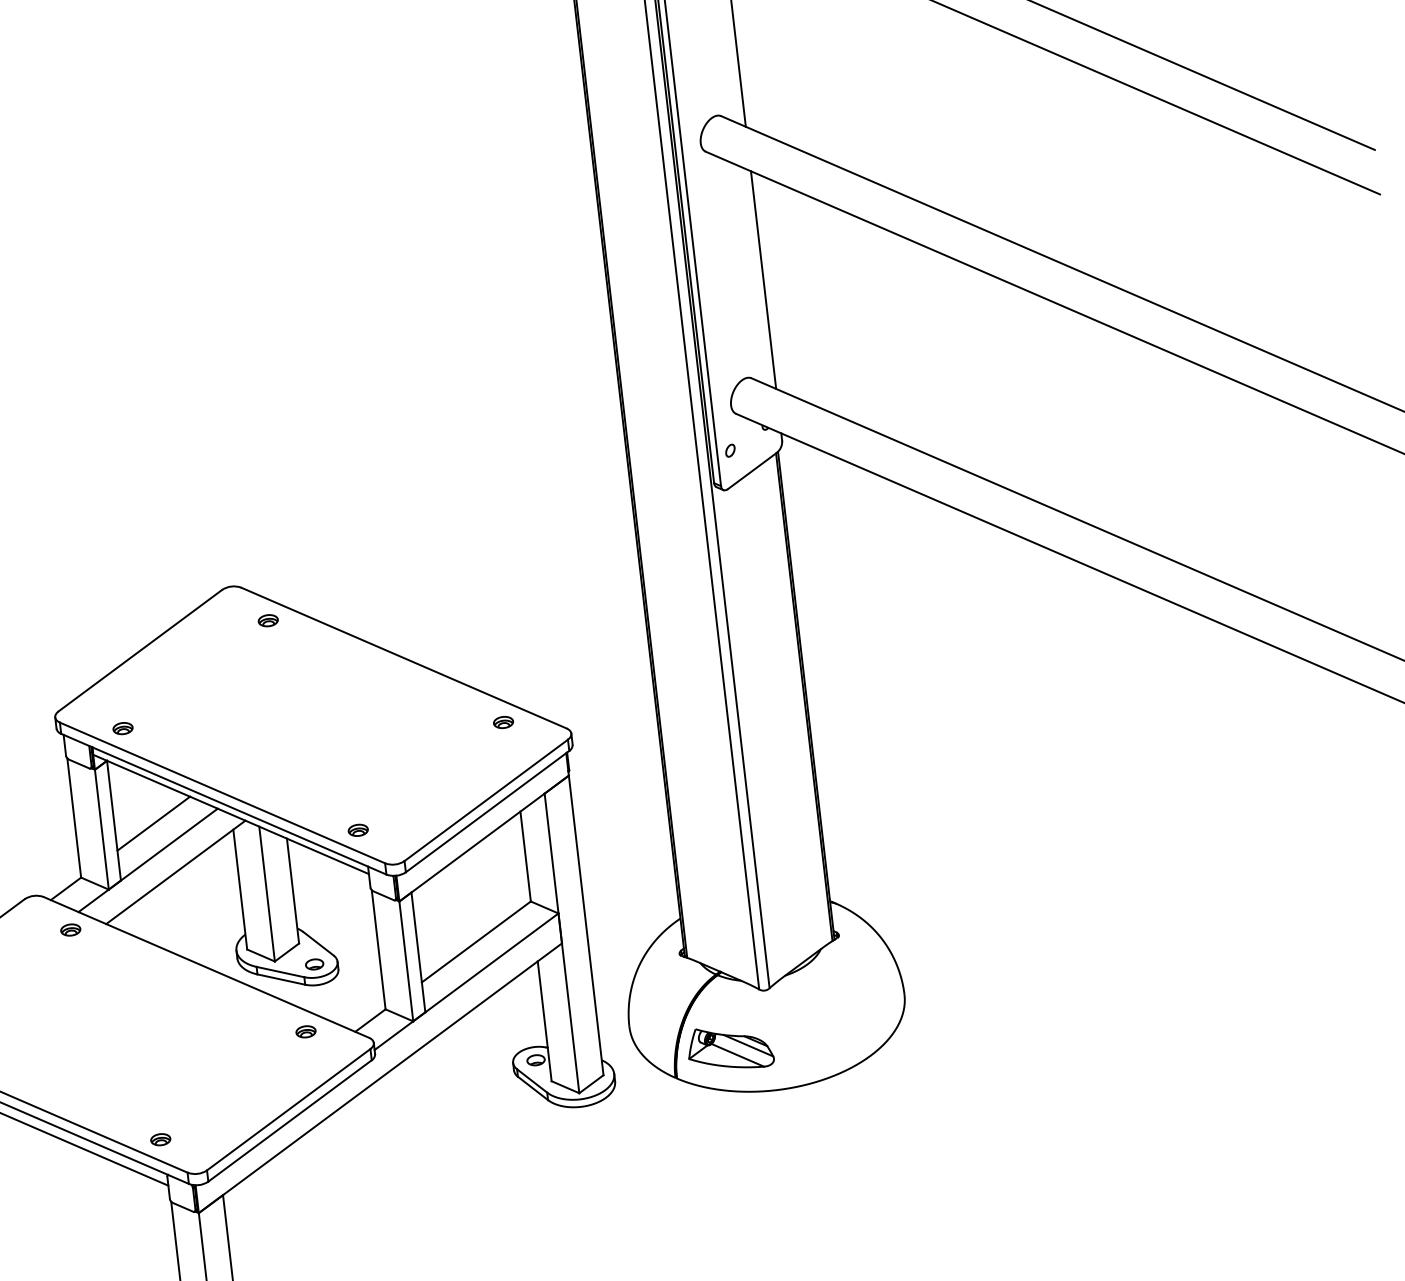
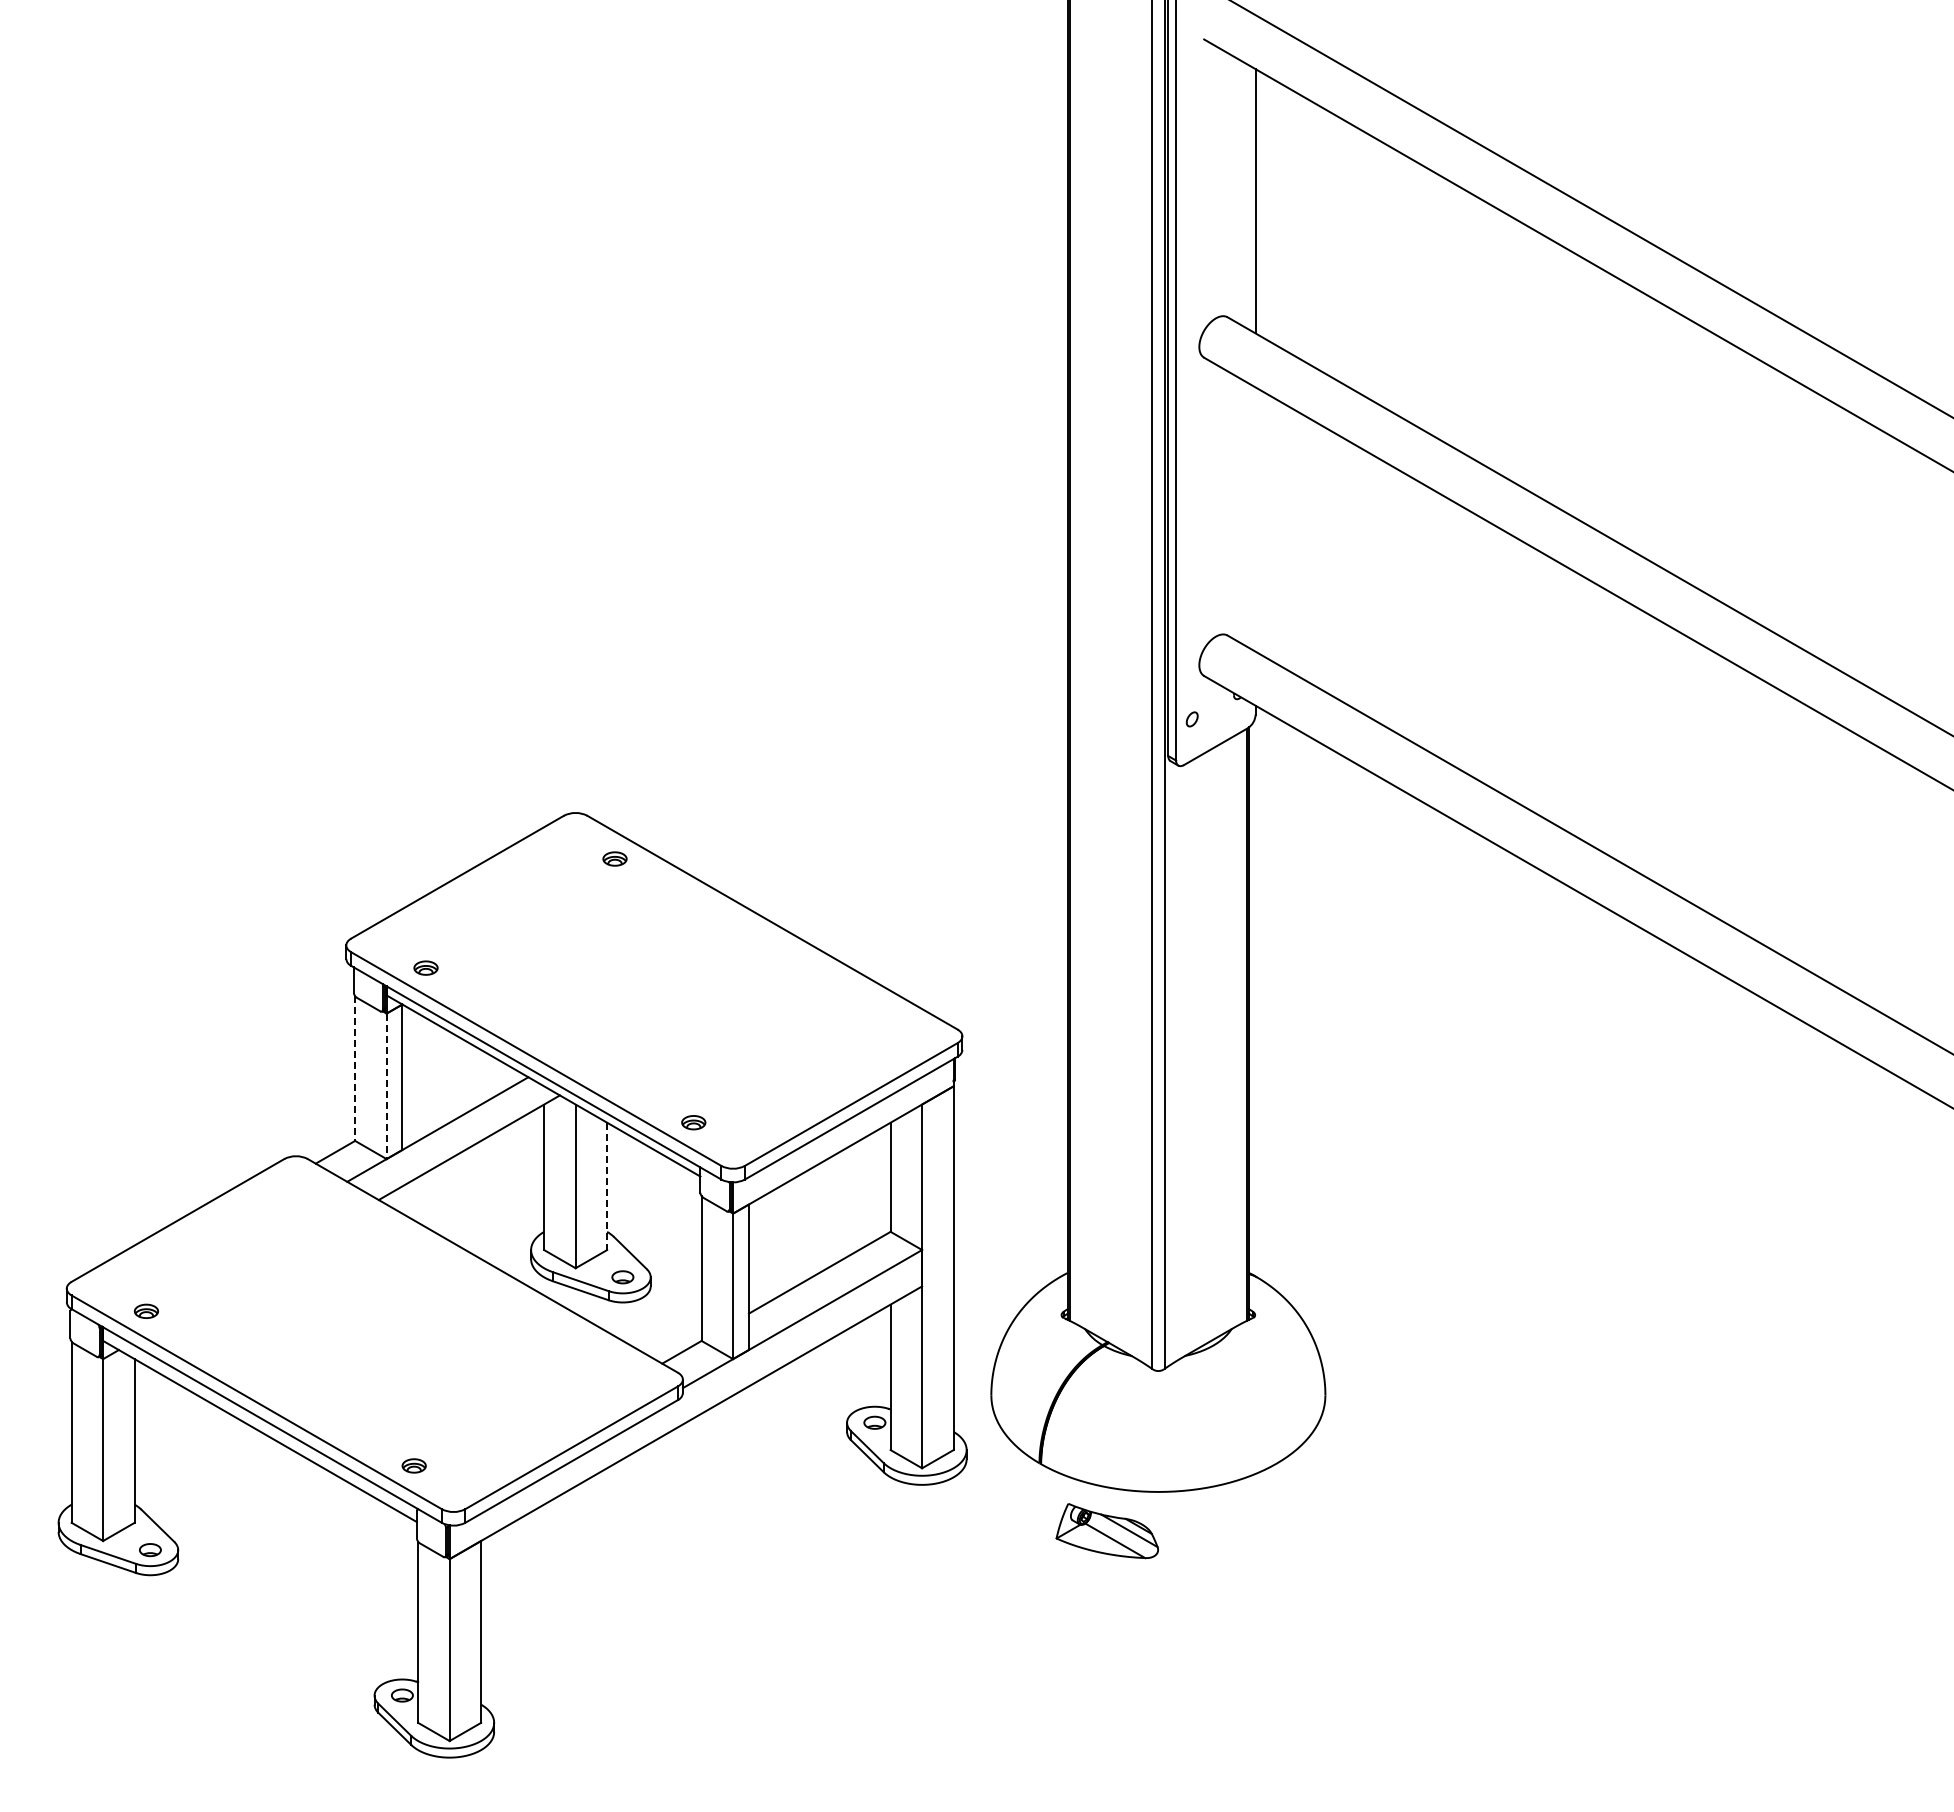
line: (763, 280) -> (1255, 519), removed
part: (503, 722) -> (882, 1013), removed
line: (74, 818) -> (355, 1069), solid -> dashed
line: (153, 823) -> (449, 1086), removed
line: (101, 829) -> (386, 1086), solid -> dashed
line: (293, 891) -> (607, 1186), solid -> dashed
part: (69, 929) -> (334, 1201), removed
part: (305, 1031) -> (602, 1356), removed
part: (729, 1048) -> (1106, 1531), moved

